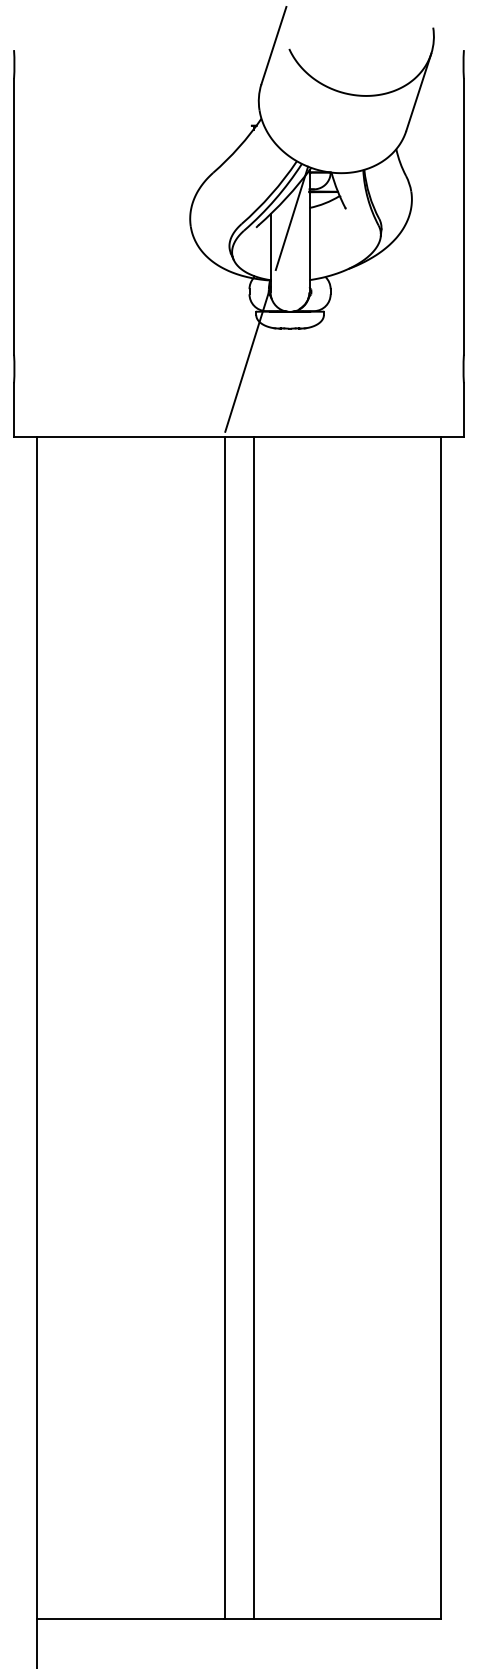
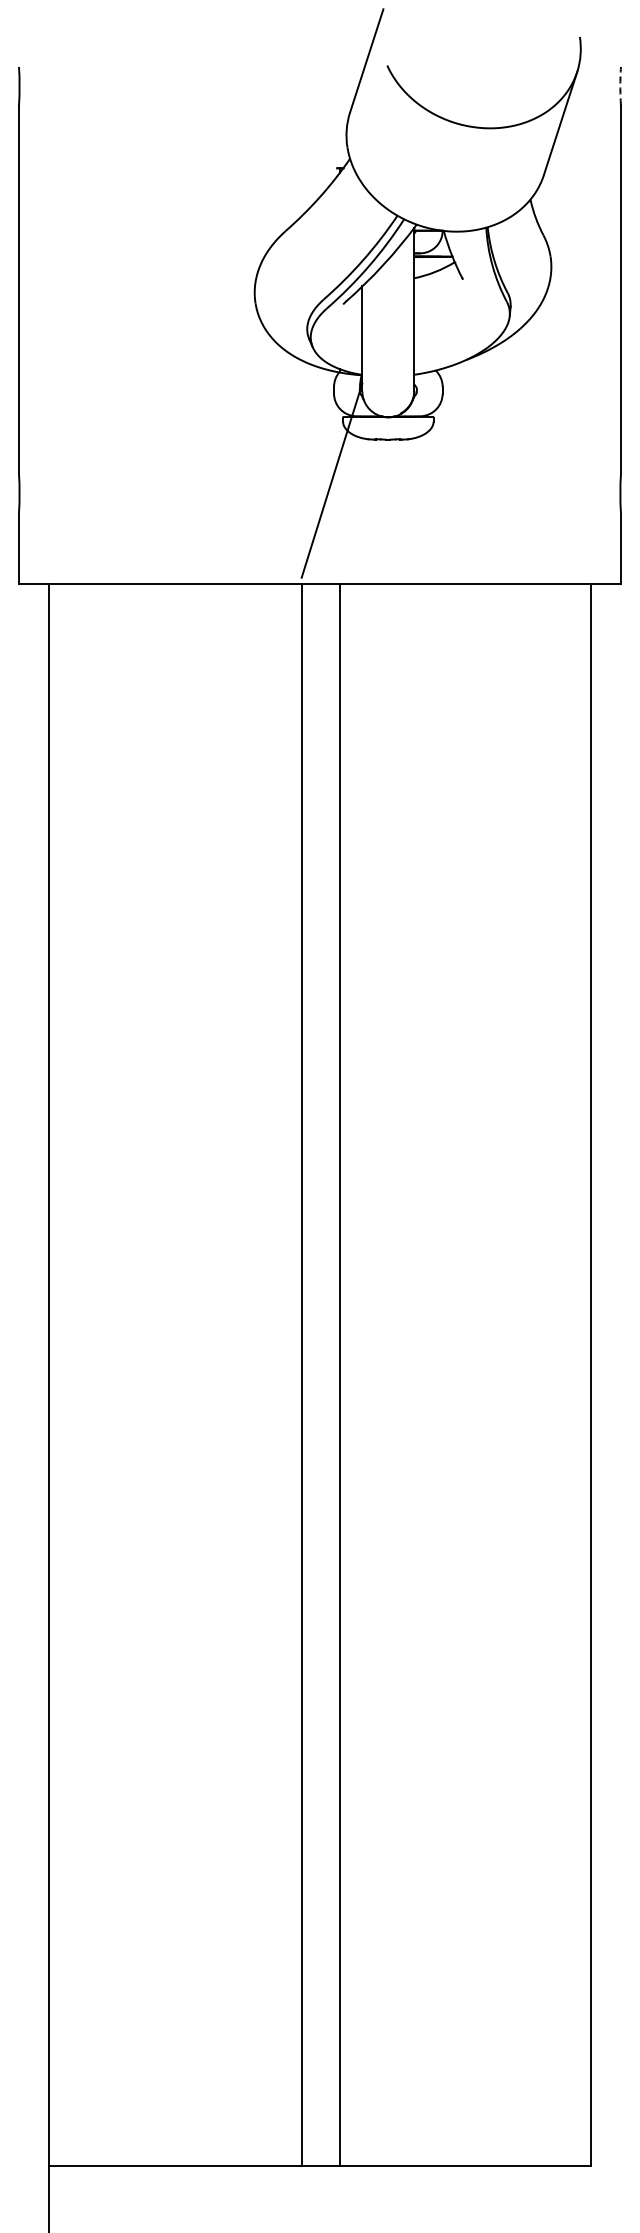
arc: (463, 64) -> (620, 86), solid -> dashed
line: (291, 217) -> (390, 291), removed

